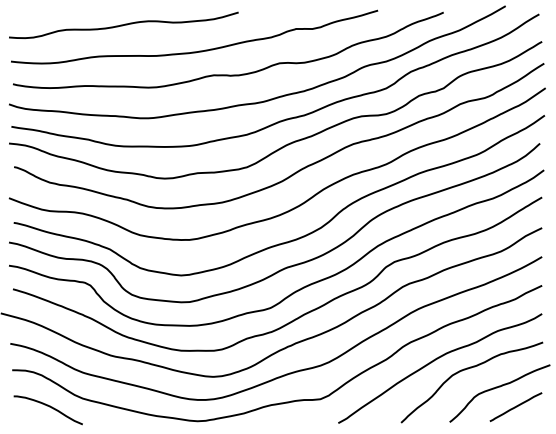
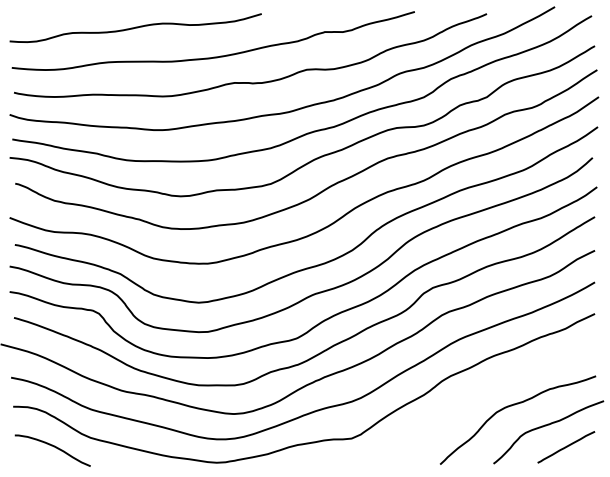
curve: (436, 359) -> (479, 395), removed

